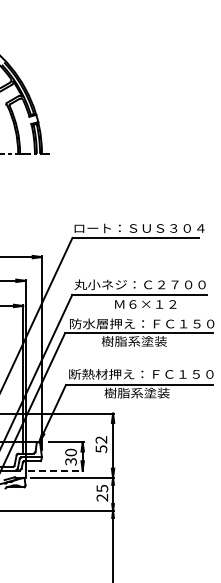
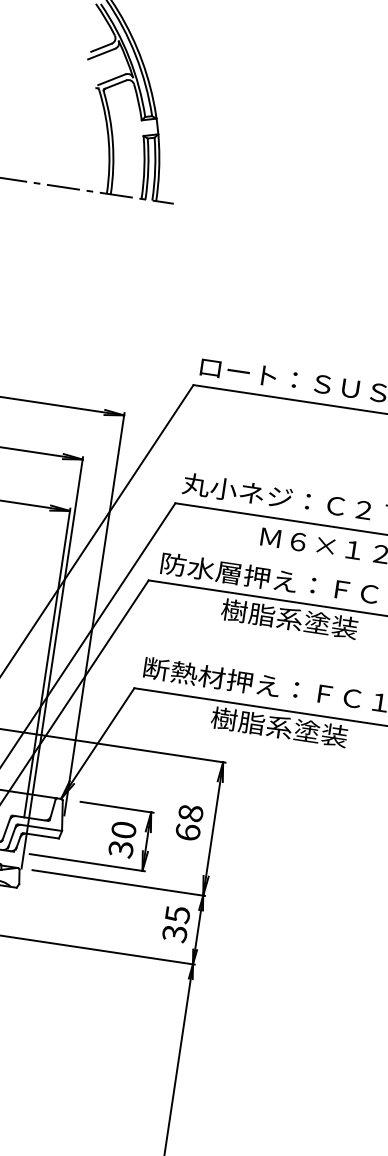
text: (101, 444) -> (189, 822), 52 -> 68
line: (56, 470) -> (88, 862), dashed -> solid
text: (102, 497) -> (175, 933), 25 -> 35

